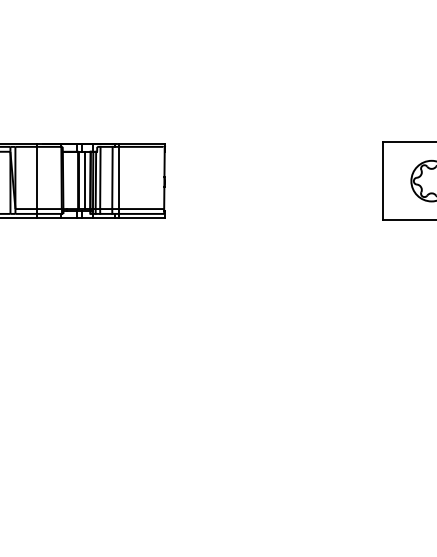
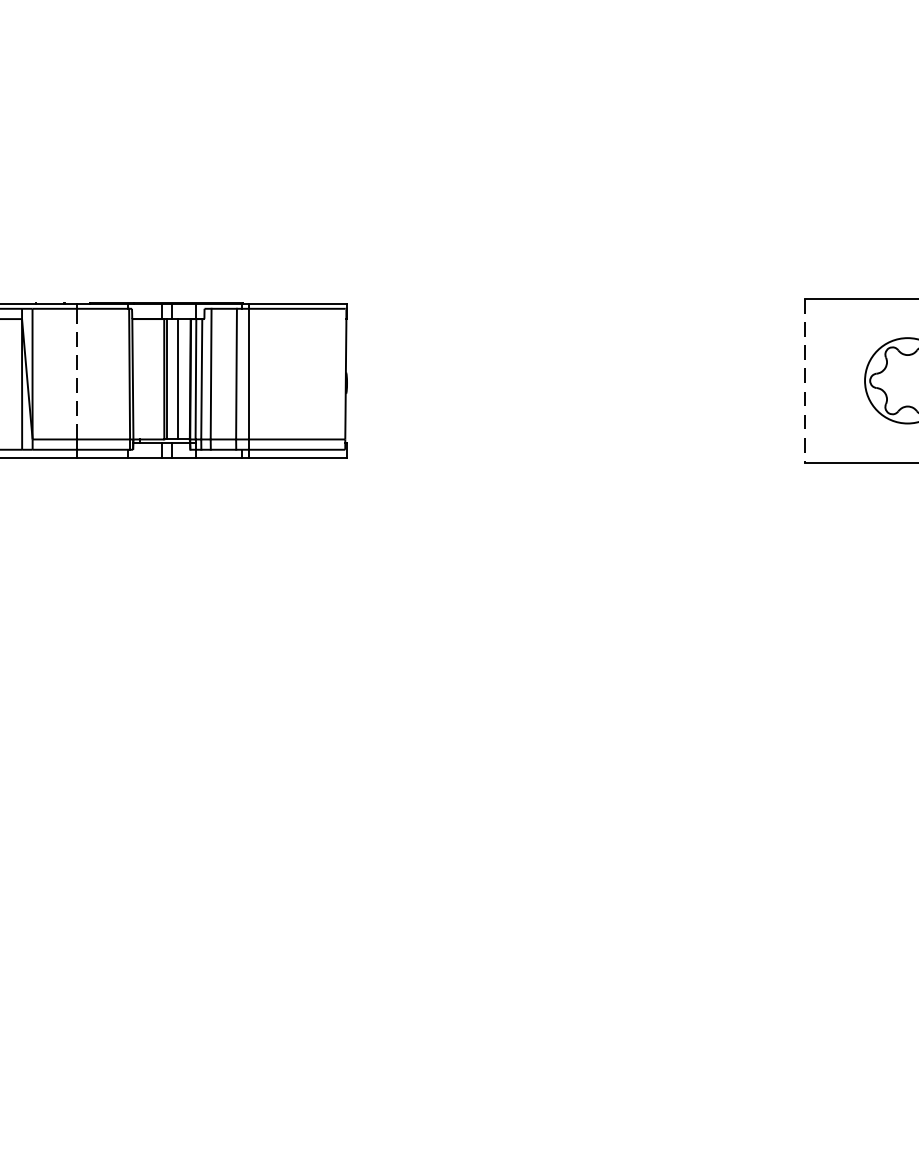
line: (36, 178) -> (76, 375), solid -> dashed
line: (382, 181) -> (804, 381), solid -> dashed

